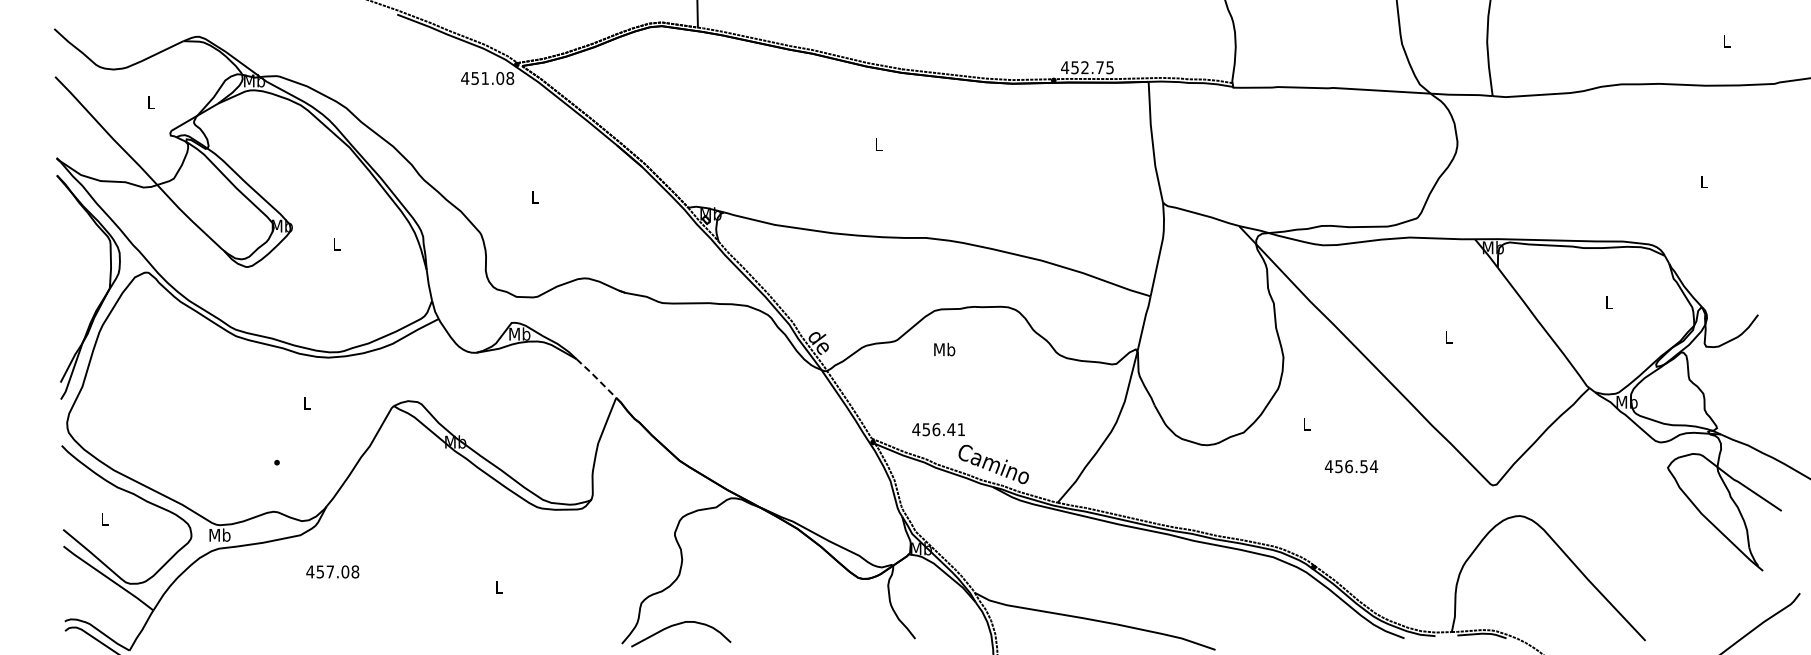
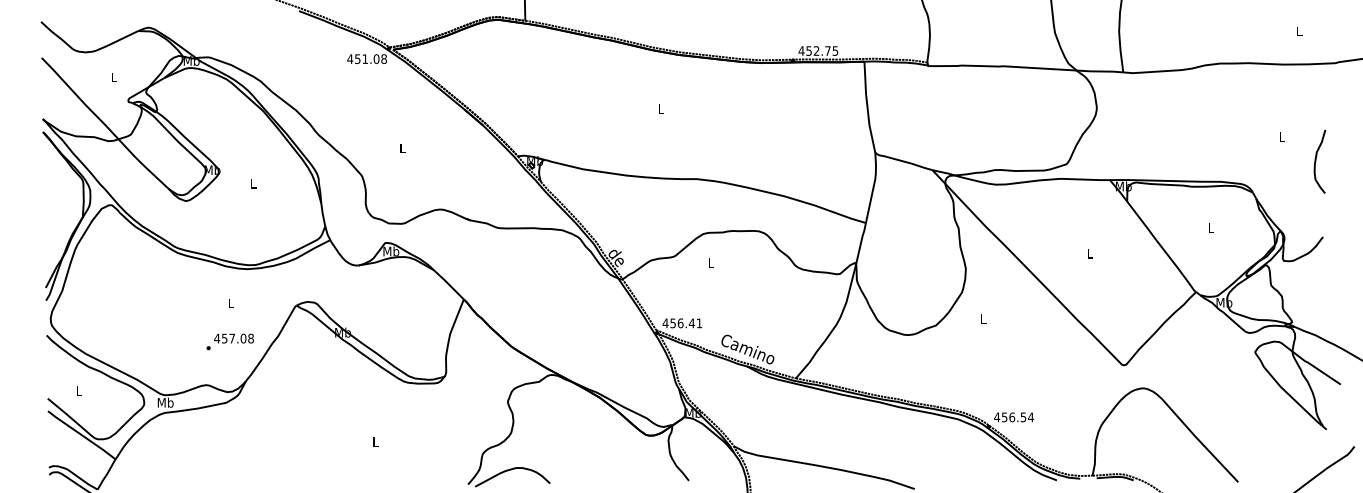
curve: (1749, 212) -> (1316, 159), added
text: (944, 349) -> (710, 263), Mb -> L
line: (596, 377) -> (449, 284), dashed -> solid
text: (938, 429) -> (682, 323), moved
text: (1351, 466) -> (1014, 417), moved
text: (332, 571) -> (233, 338), moved

